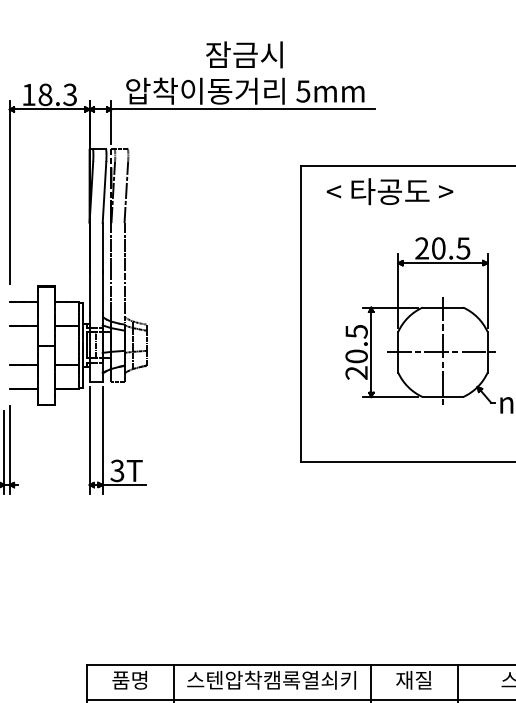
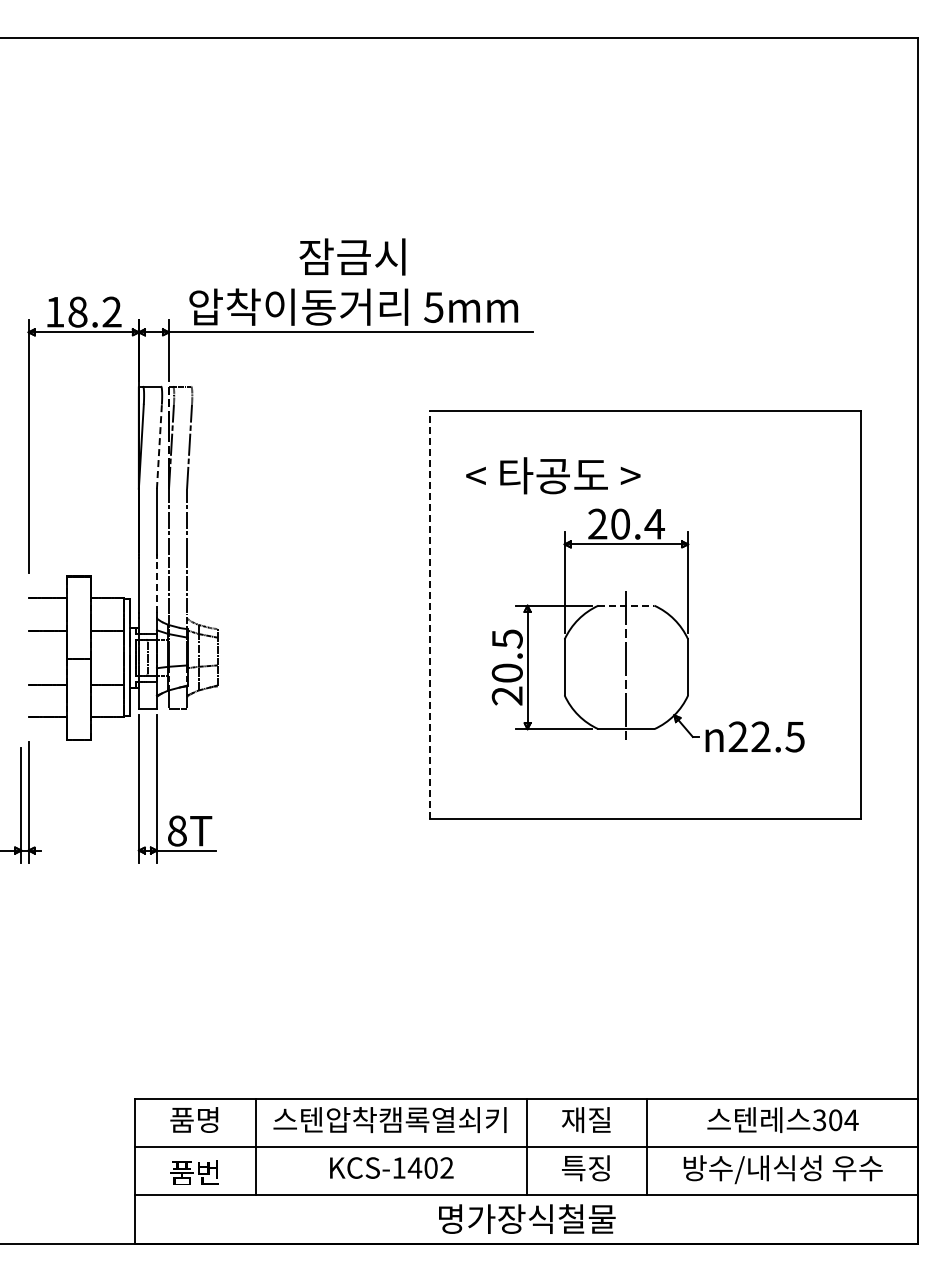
text: (69, 95) -> (111, 312), 18.3 -> 18.2
text: (390, 191) -> (553, 475), moved
line: (104, 192) -> (159, 446), solid -> dashed
text: (463, 248) -> (654, 524), 20.5 -> 20.4
line: (102, 292) -> (156, 585), solid -> dashed
line: (443, 307) -> (626, 605), solid -> dashed
line: (300, 313) -> (429, 614), solid -> dashed
line: (443, 352) -> (626, 667), removed
text: (116, 470) -> (176, 830), 3T -> 8T

